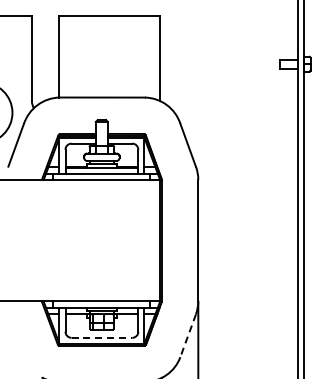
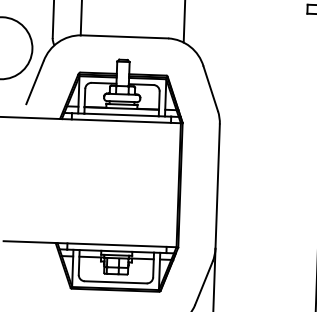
line: (188, 335) -> (204, 283), dashed -> solid
line: (102, 337) -> (116, 281), dashed -> solid

